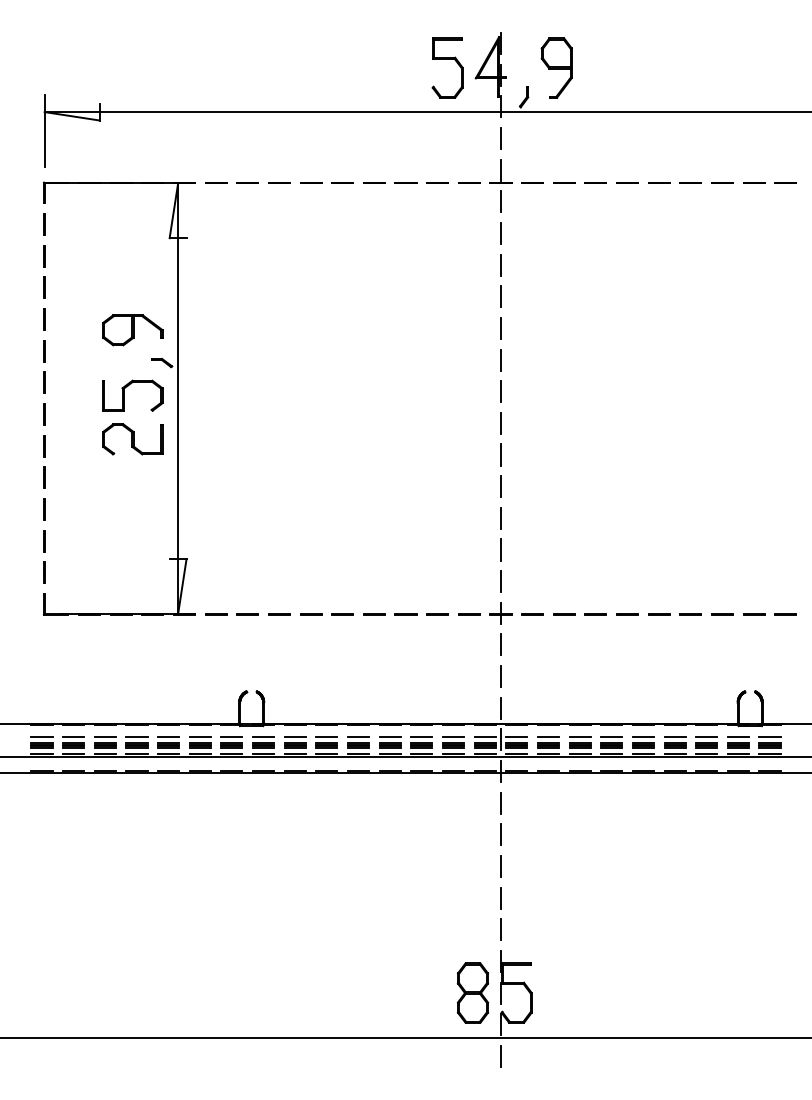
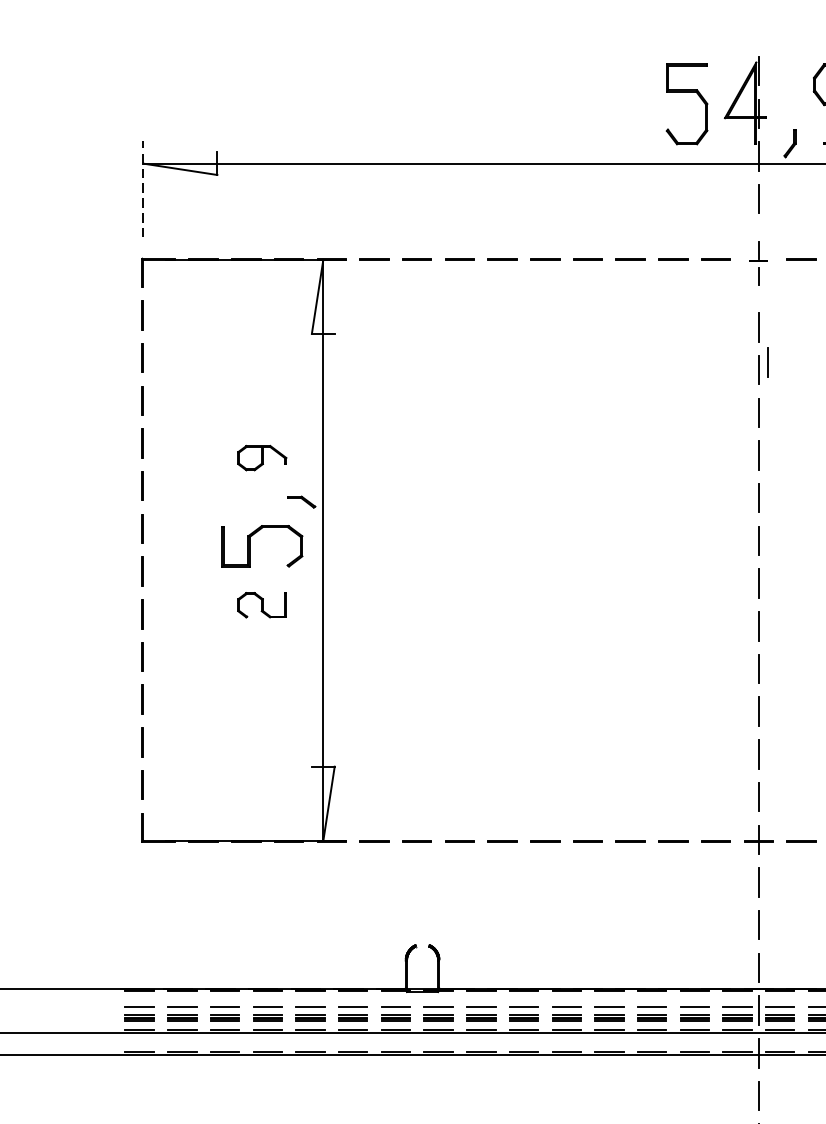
line: (44, 131) -> (143, 189), solid -> dashed
part: (500, 185) -> (758, 262), size x0.6
line: (507, 259) -> (767, 362), added
part: (132, 330) -> (261, 458), size x0.6
part: (132, 439) -> (261, 605), size x0.6

